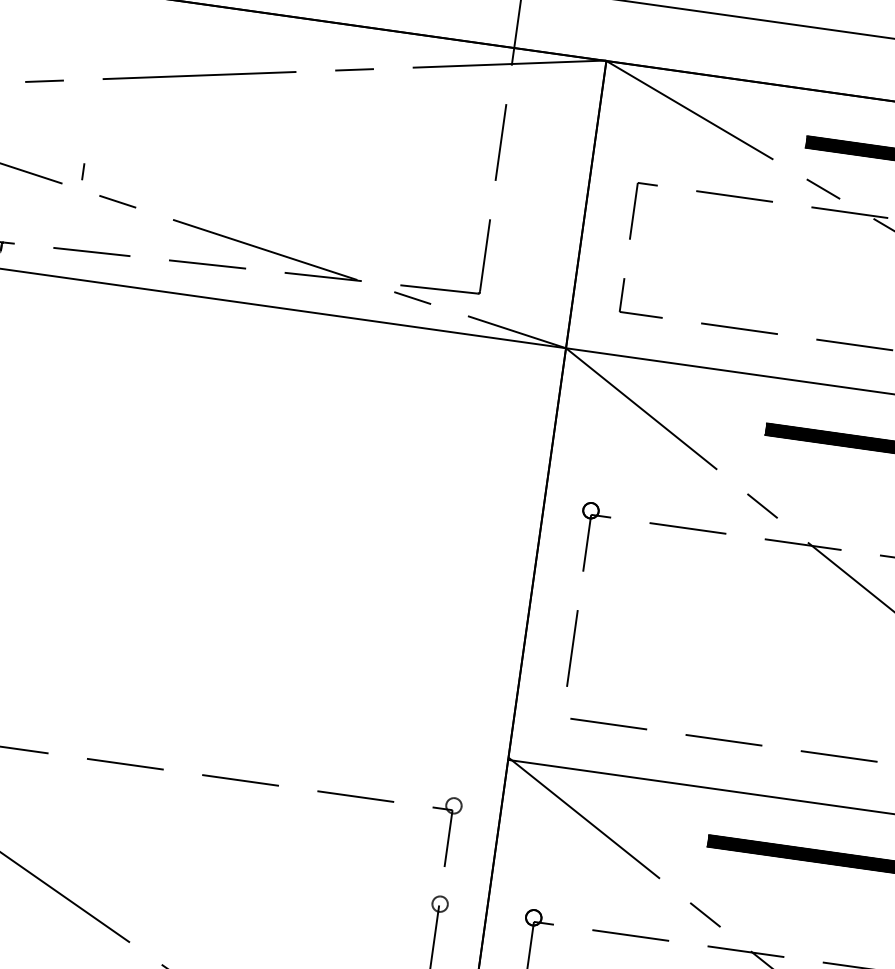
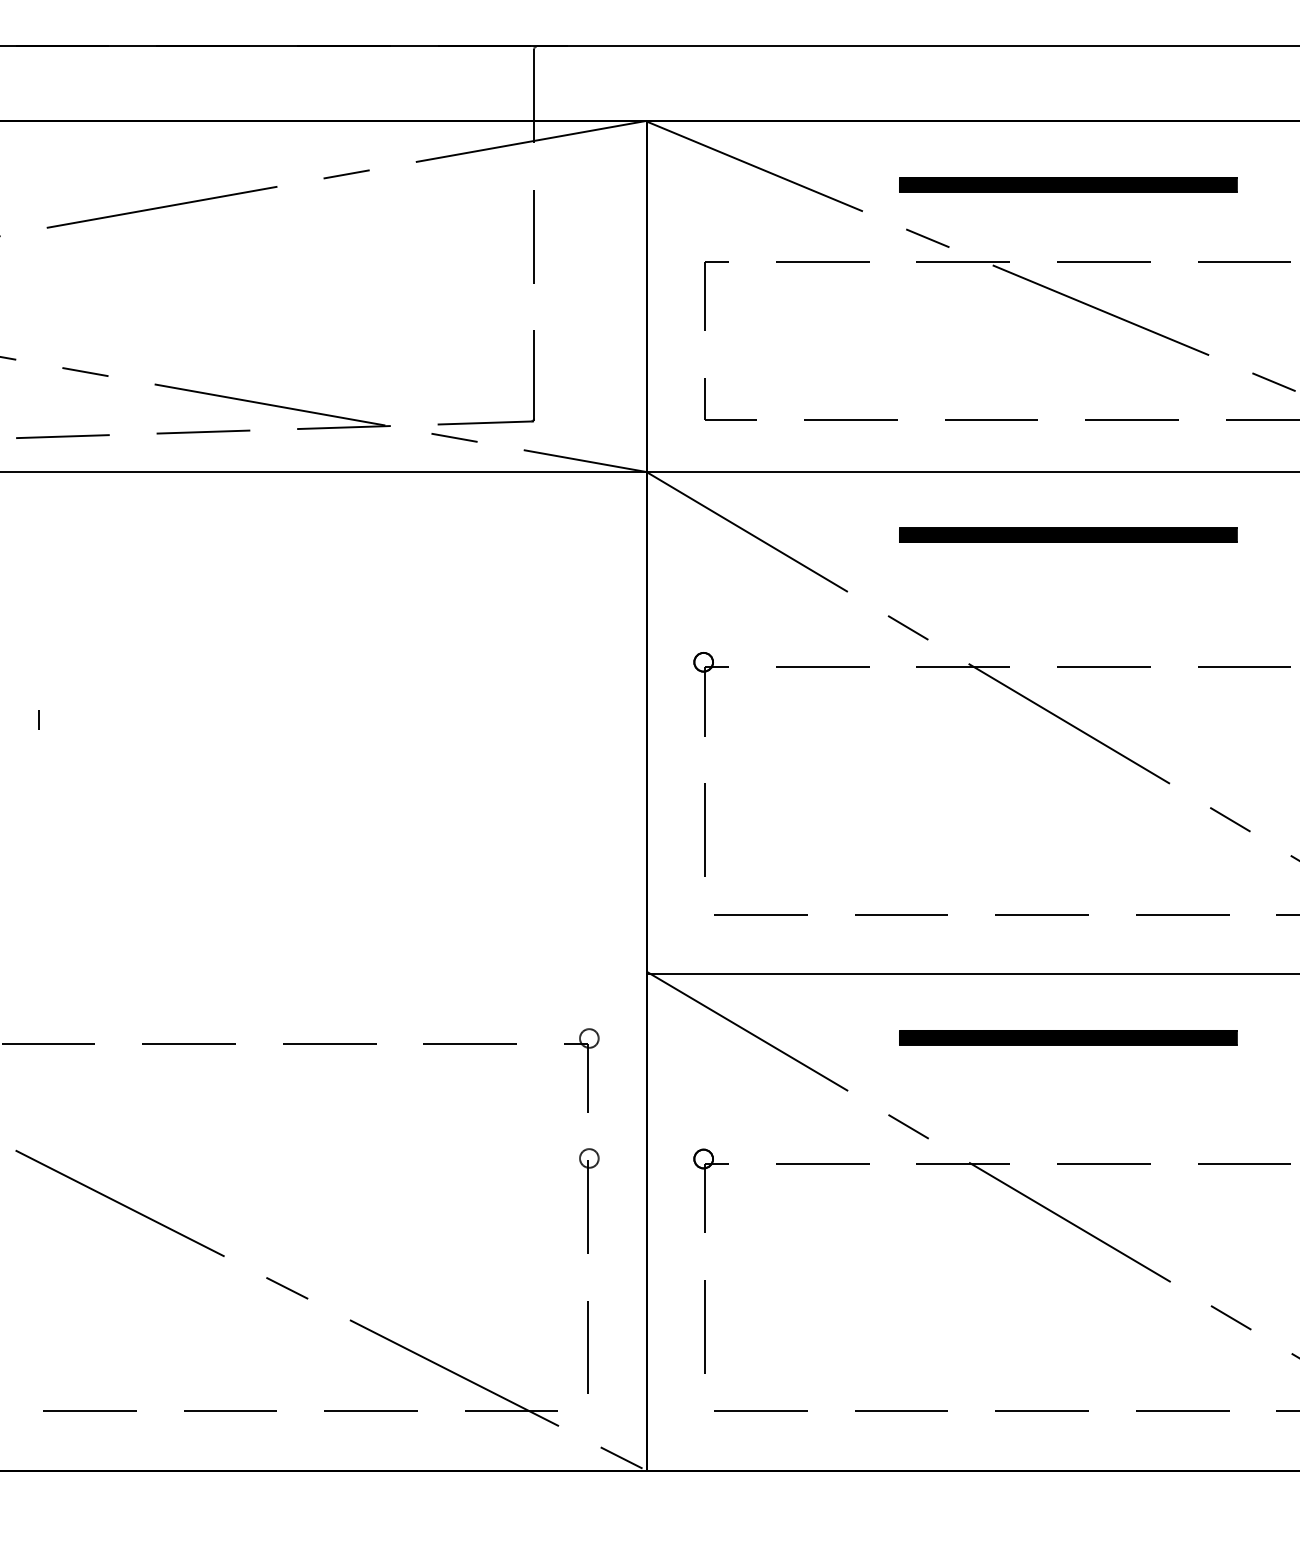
line: (82, 171) -> (38, 719), moved

